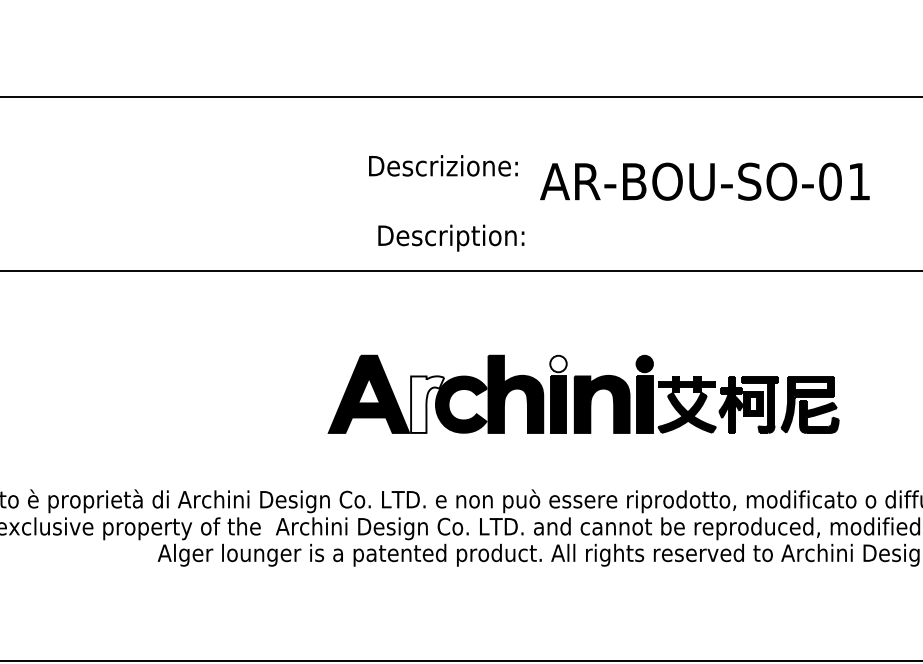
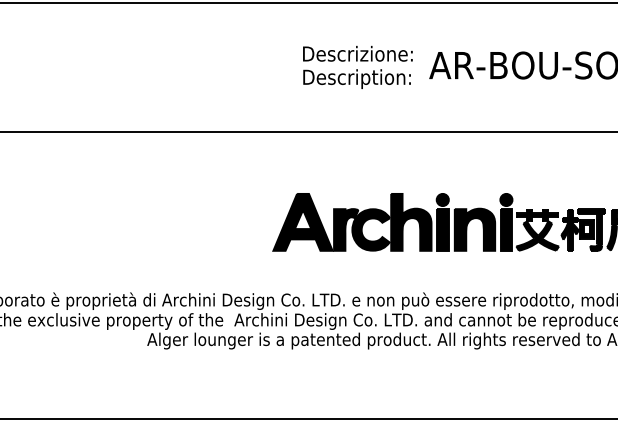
text: (451, 237) -> (357, 78), moved
fill: (558, 363) -> (442, 199), added
fill: (427, 404) -> (346, 229), added

